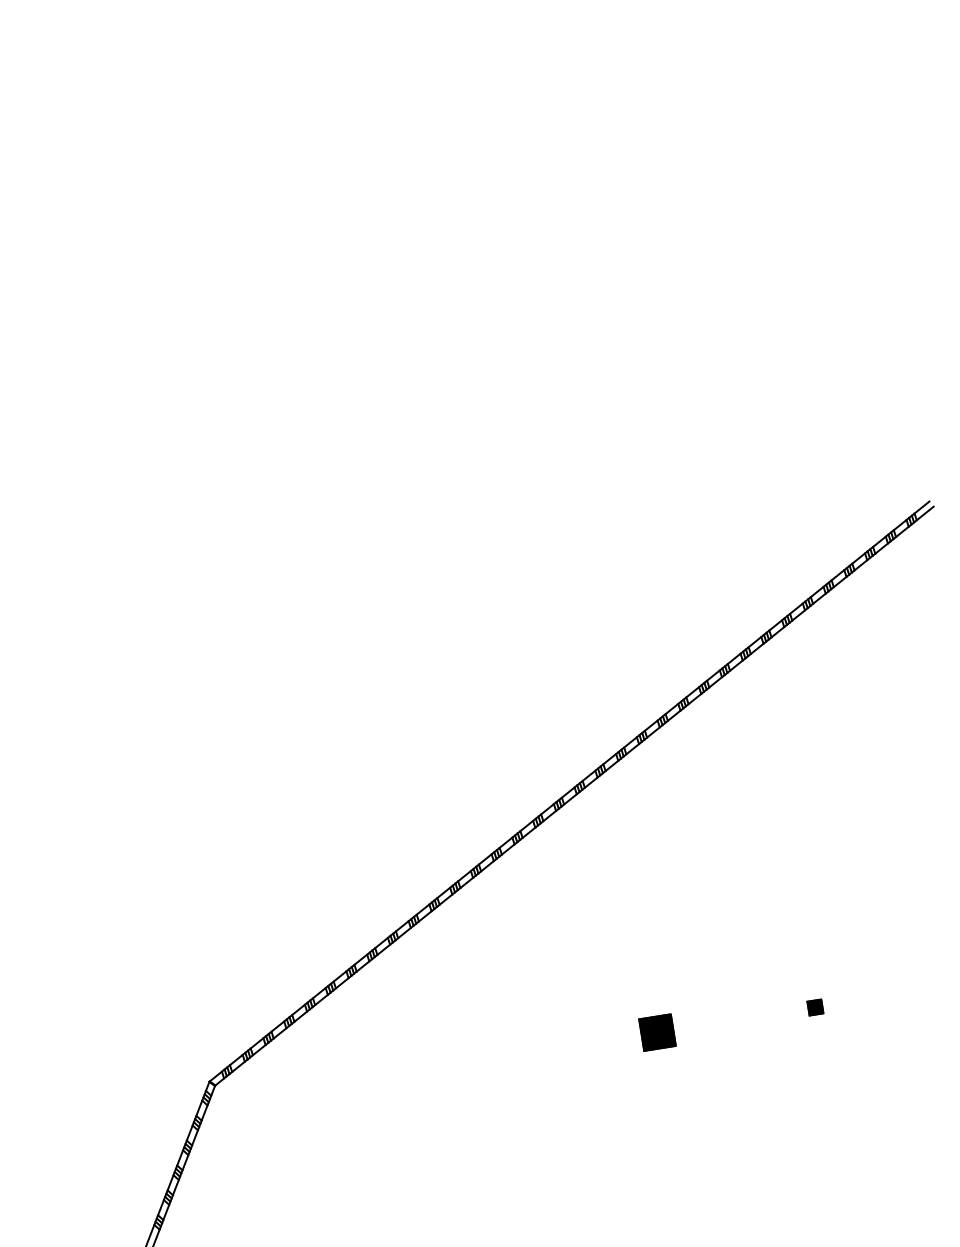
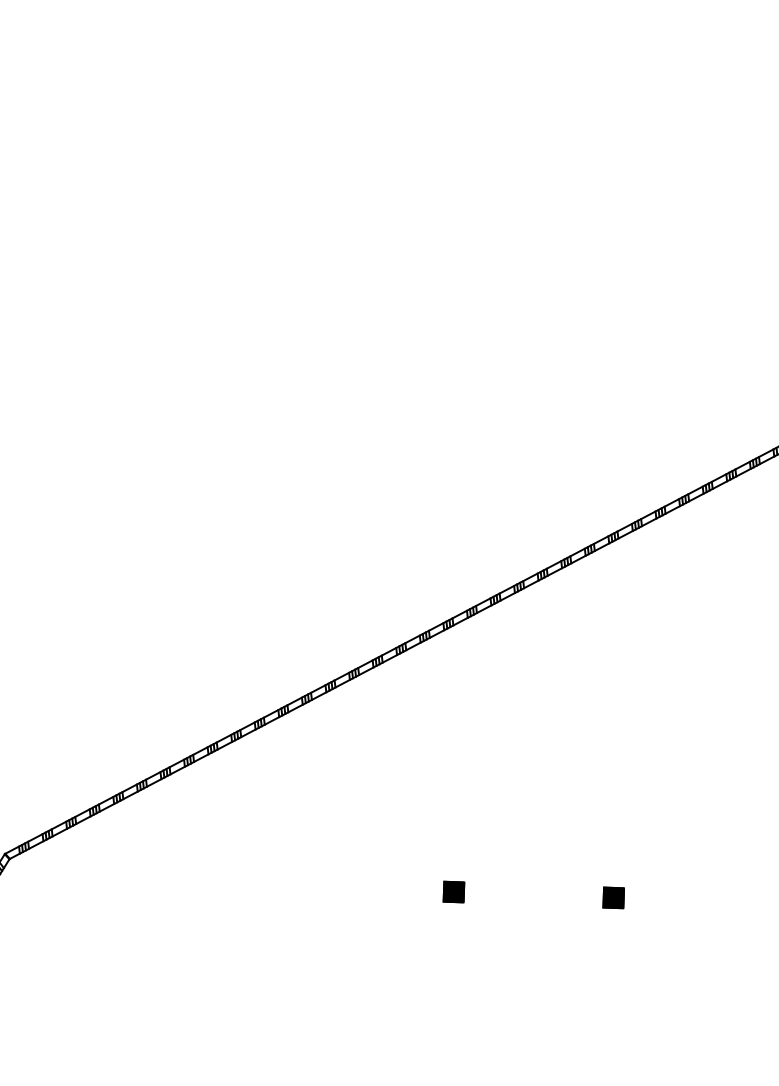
part: (815, 1007) -> (613, 897), size x1.43
part: (657, 1032) -> (453, 891), size x0.62

